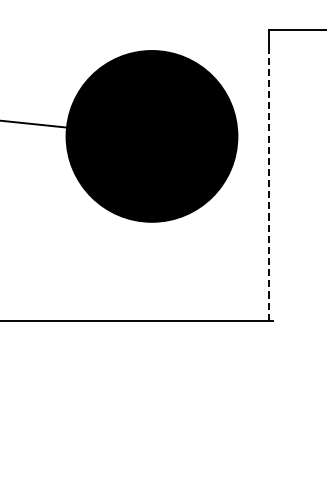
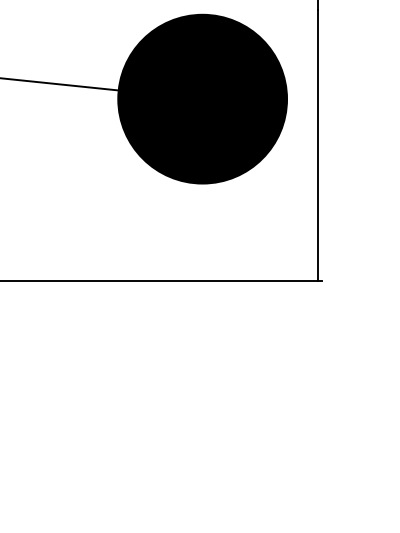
line: (269, 184) -> (318, 146), dashed -> solid

